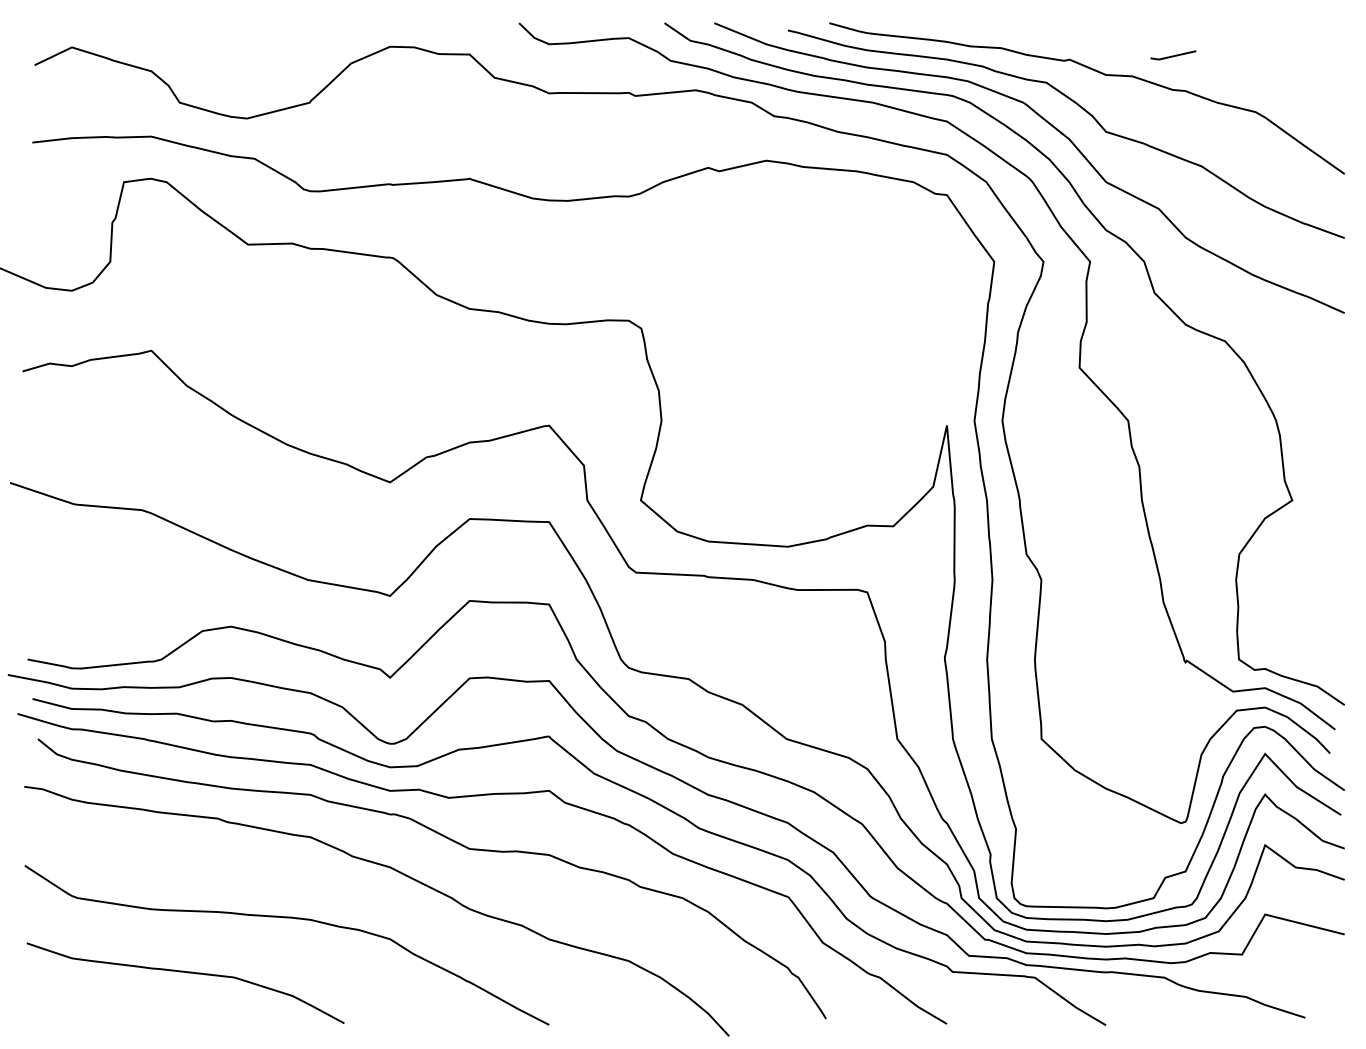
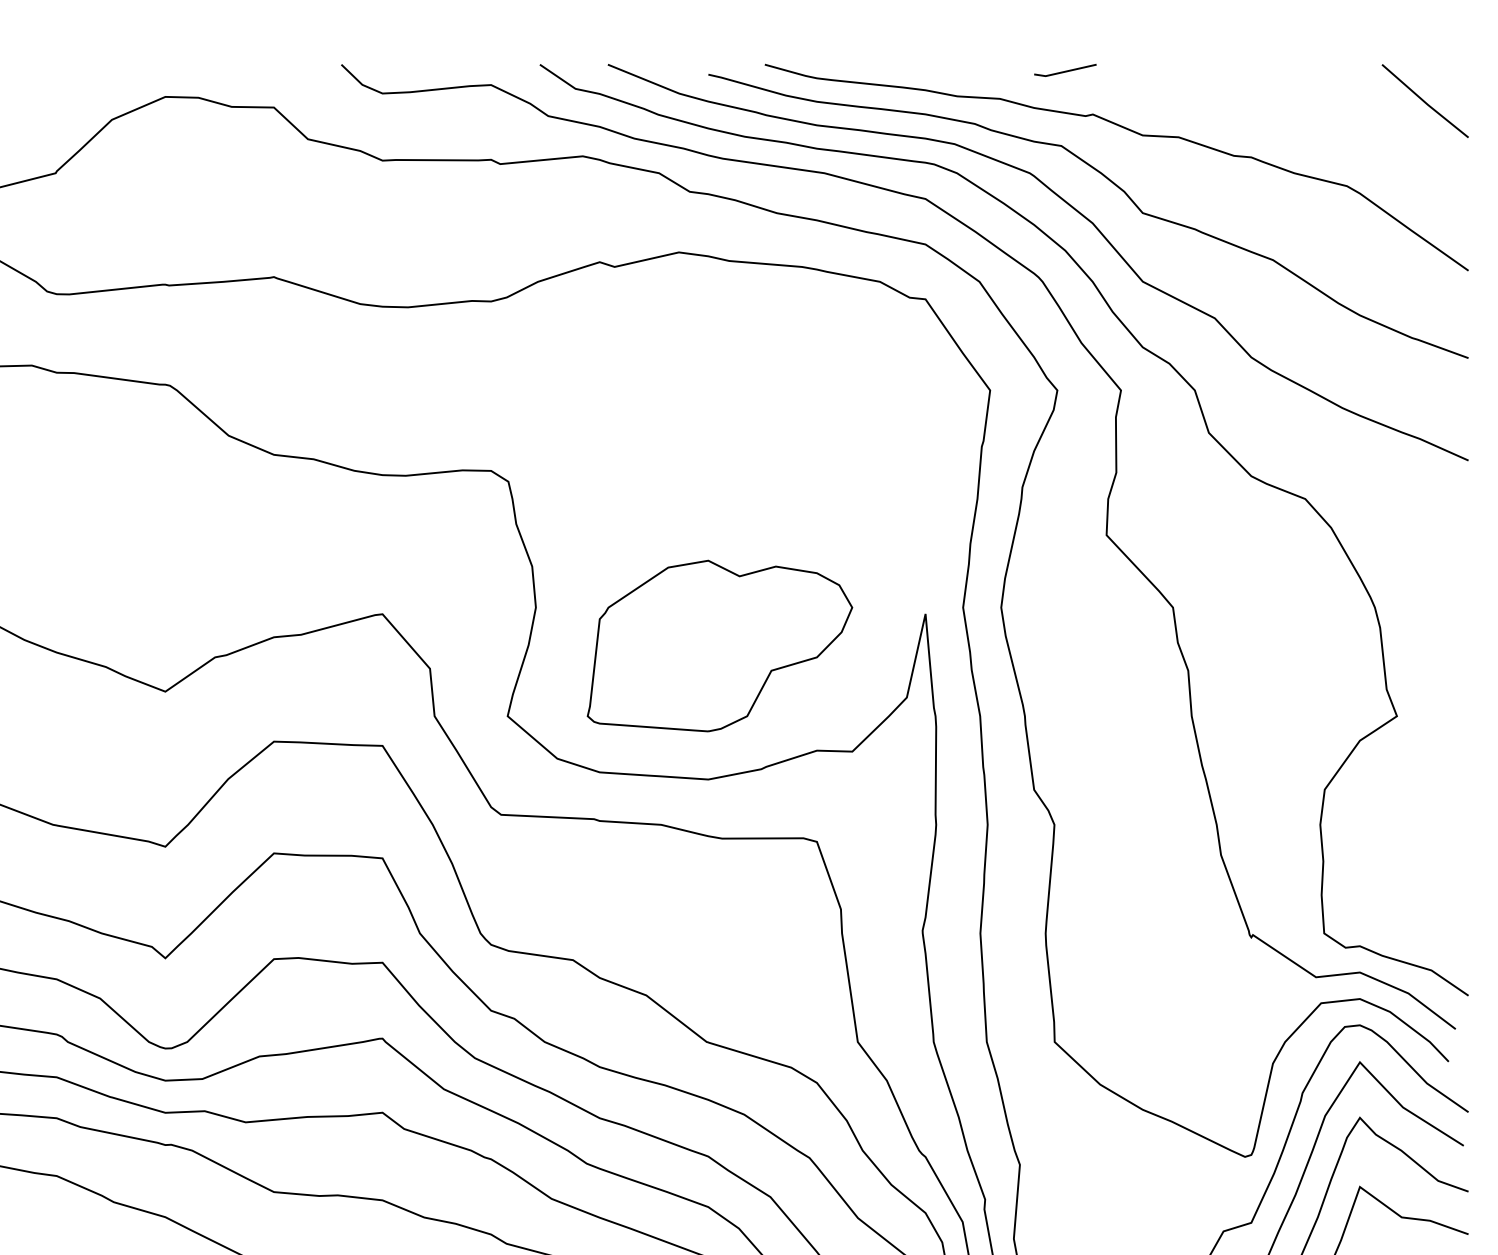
line: (1312, 49) -> (1424, 100), added
line: (1173, 55) -> (1065, 70), moved
part: (796, 448) -> (720, 645), added

